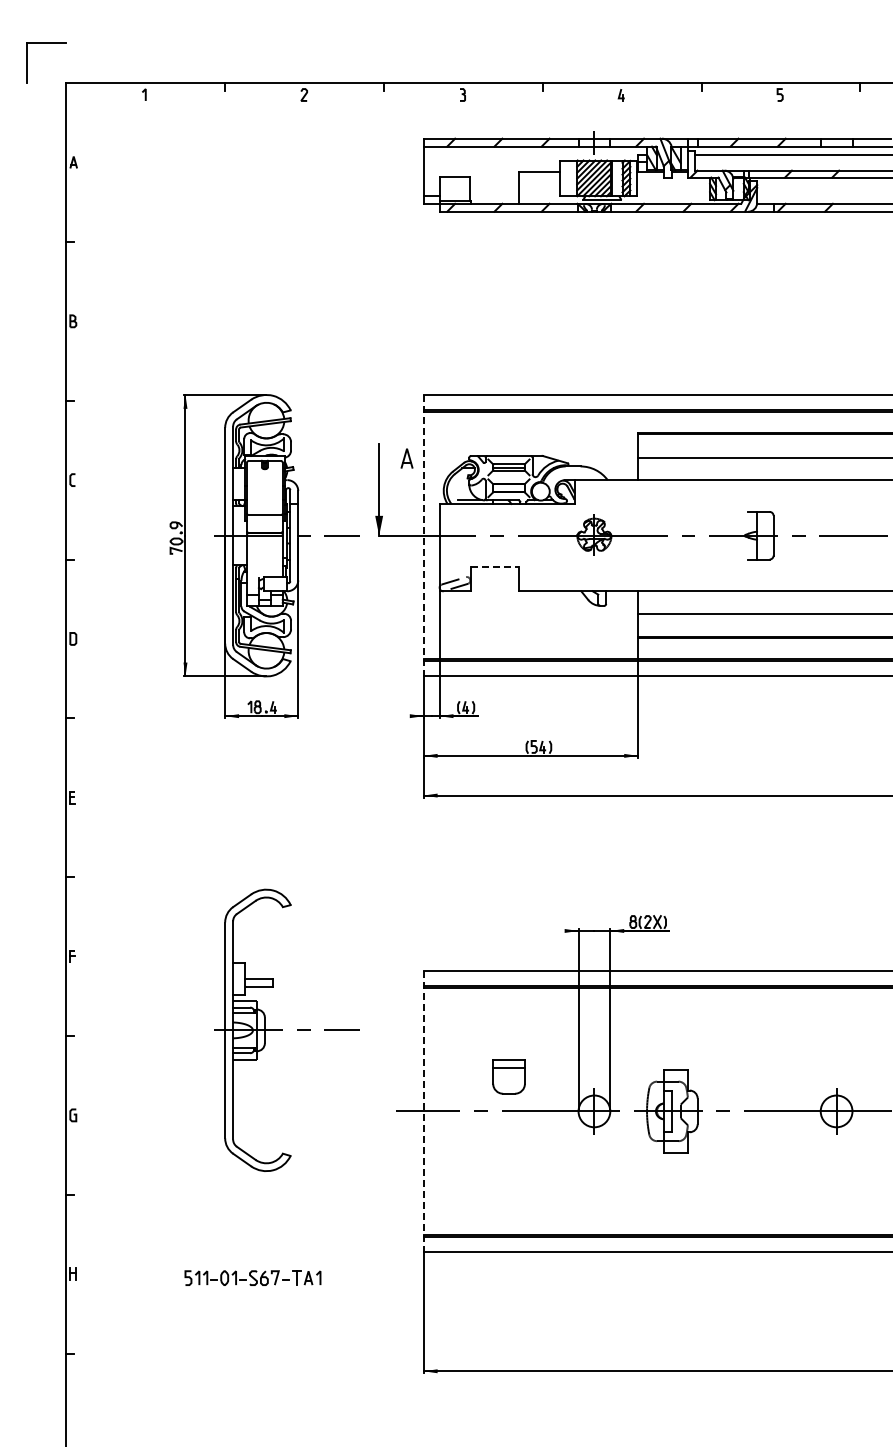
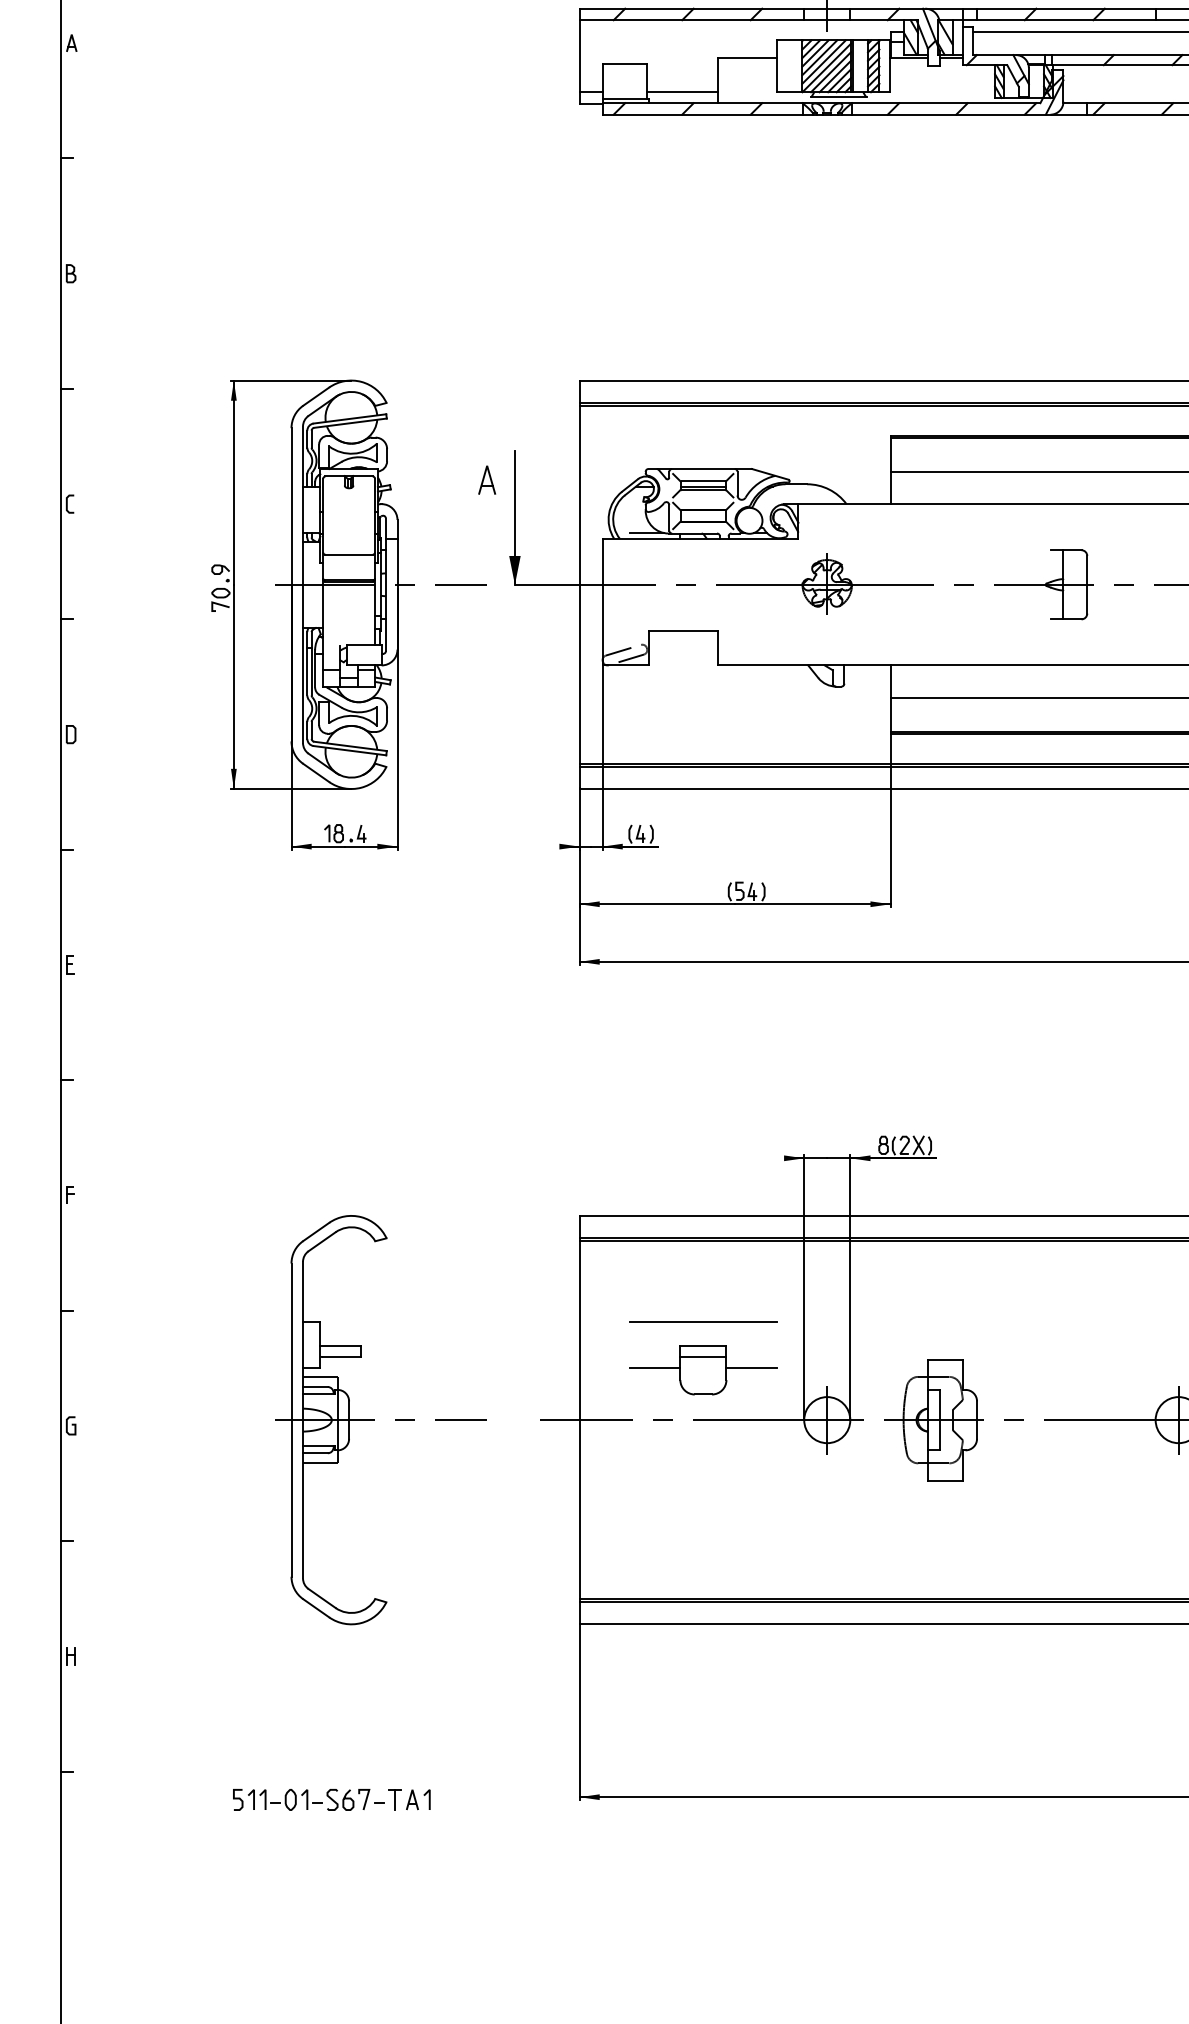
line: (494, 196) -> (682, 92), added
part: (406, 458) -> (486, 480), moved
line: (423, 535) -> (579, 584), dashed -> solid
line: (495, 567) -> (683, 630), dashed -> solid
part: (286, 1029) -> (380, 1418), moved
line: (508, 1043) -> (702, 1321), added
line: (475, 1075) -> (654, 1368), added
line: (541, 1075) -> (750, 1368), added
line: (423, 1111) -> (579, 1420), dashed -> solid
part: (252, 1277) -> (331, 1798), moved

